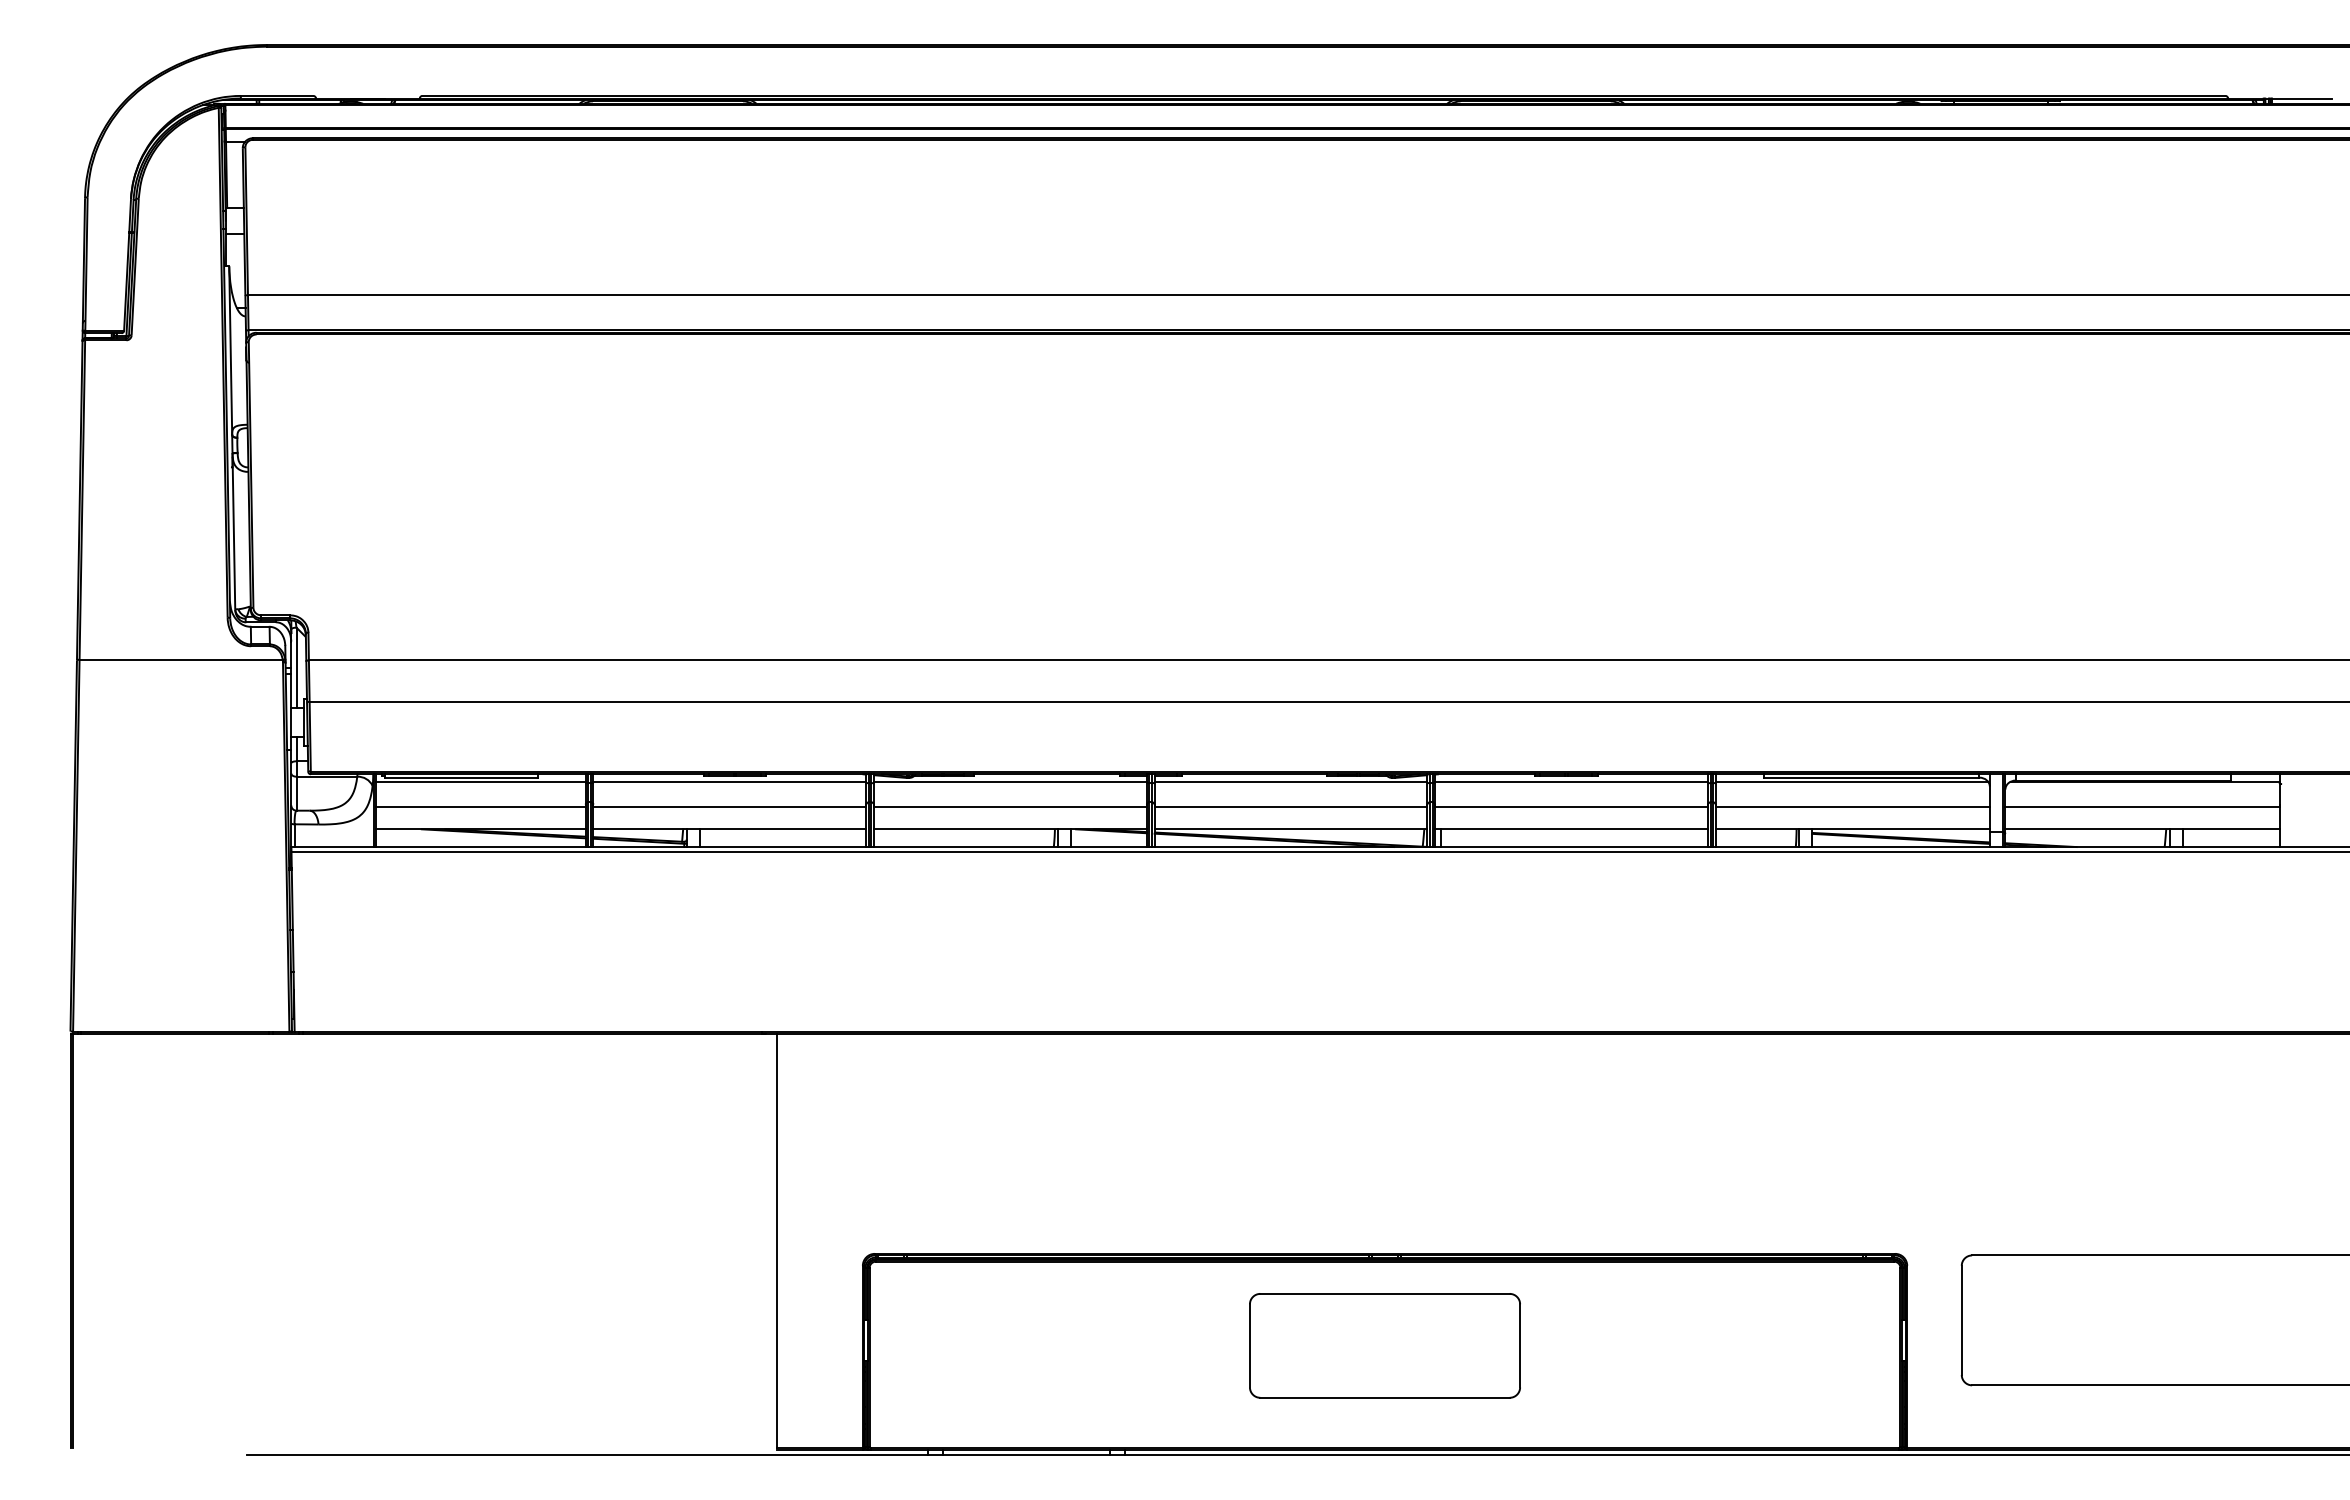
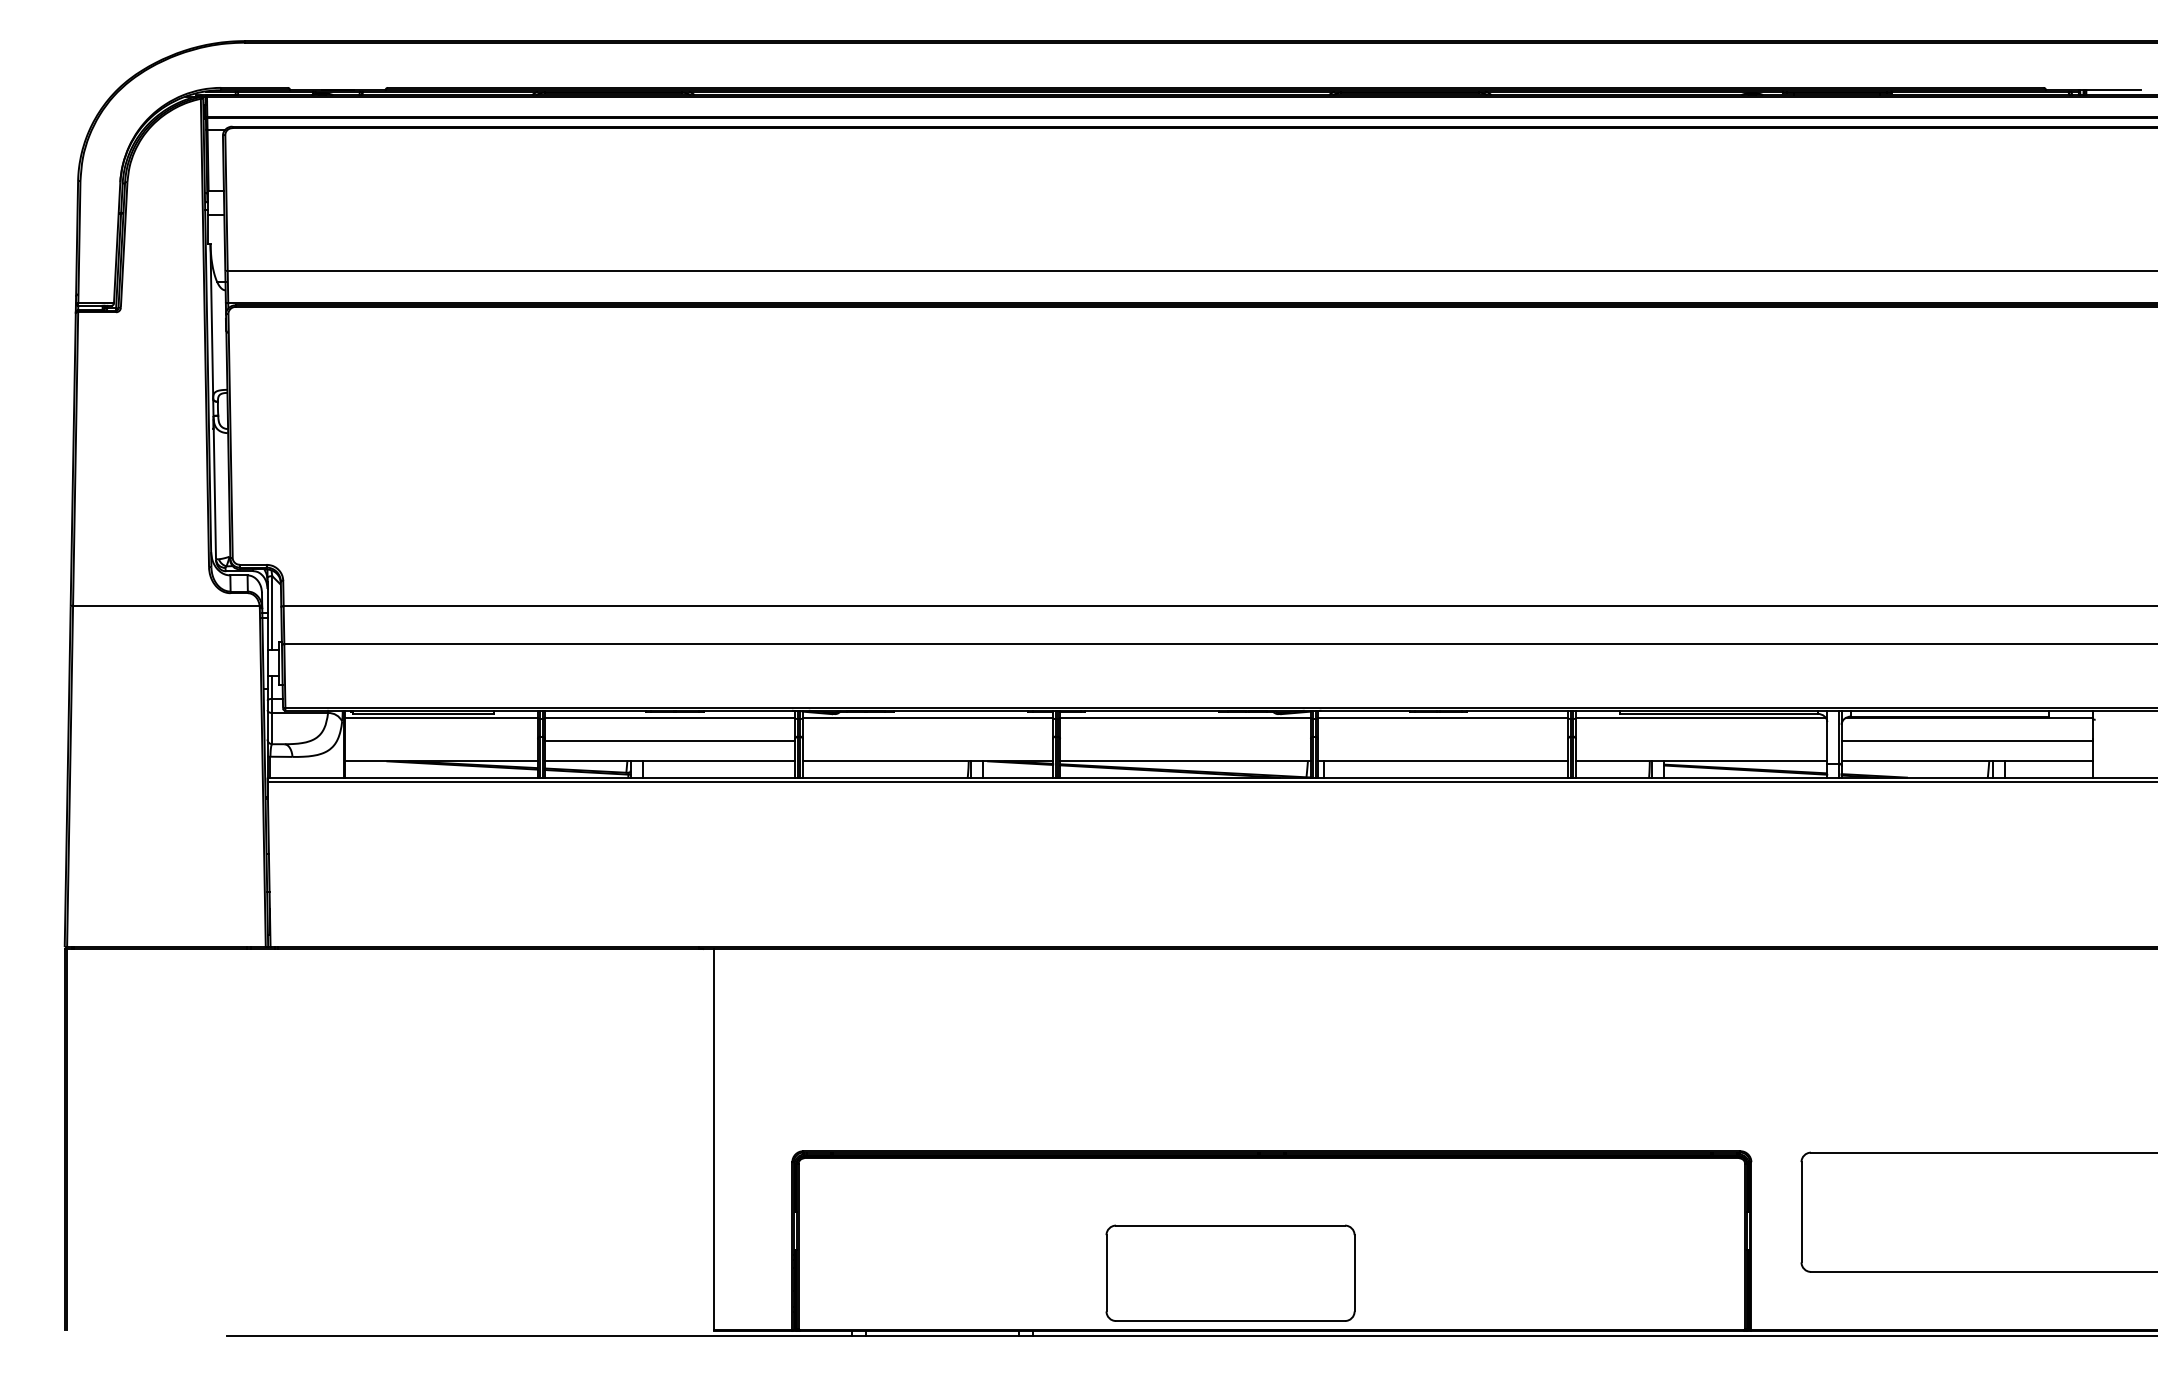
line: (480, 807) -> (441, 741), removed
line: (1010, 807) -> (927, 741), removed
line: (1290, 807) -> (1185, 741), removed
line: (1571, 807) -> (1443, 741), removed
line: (1852, 807) -> (1701, 741), removed
part: (1384, 1345) -> (1230, 1272), moved

